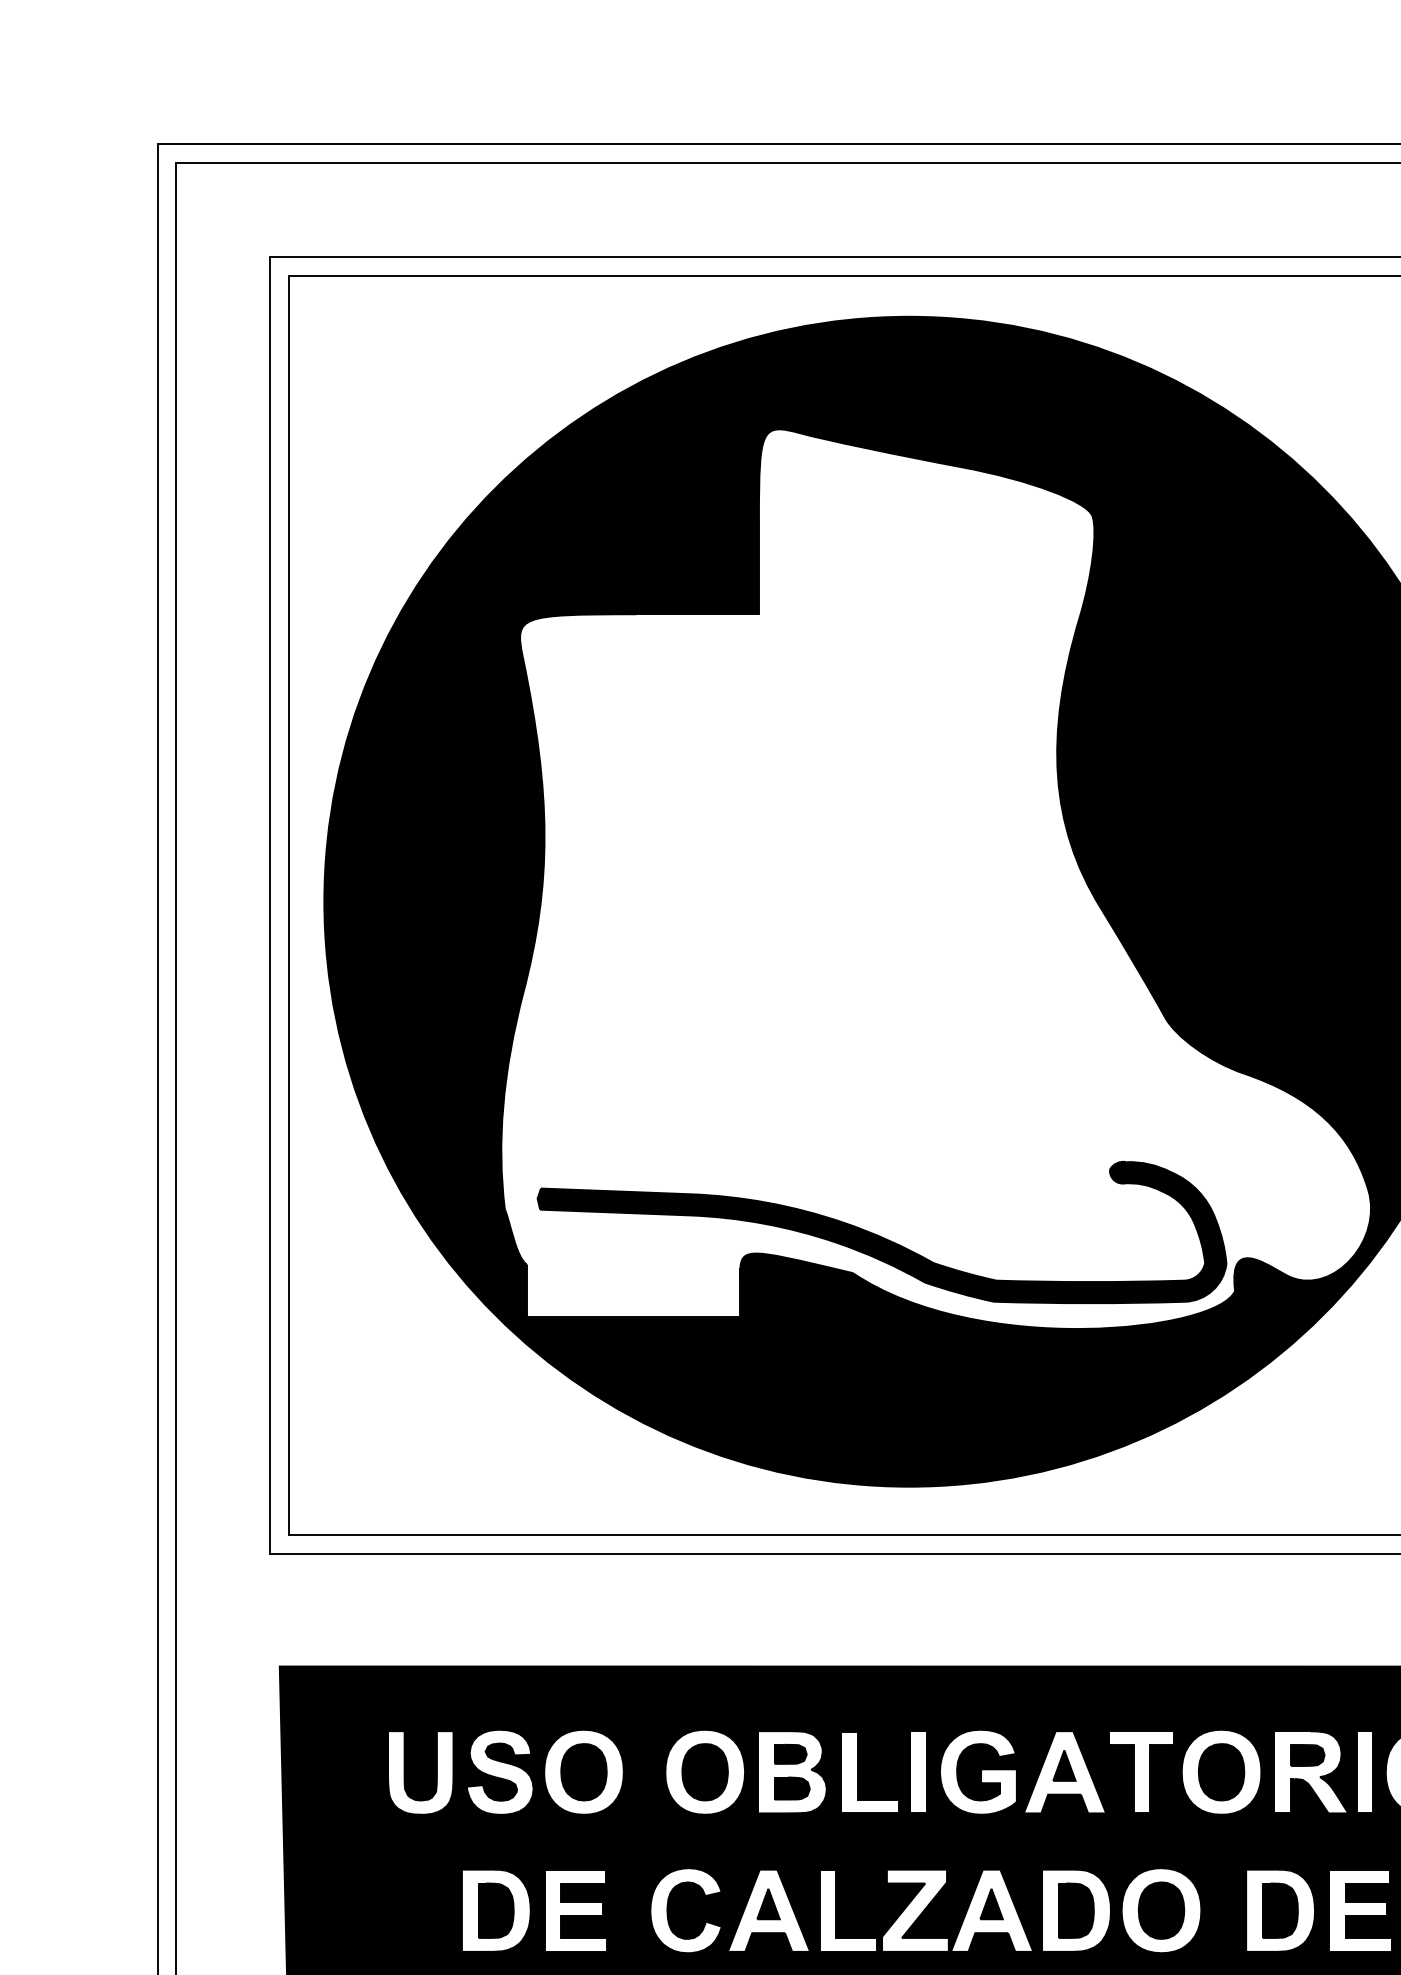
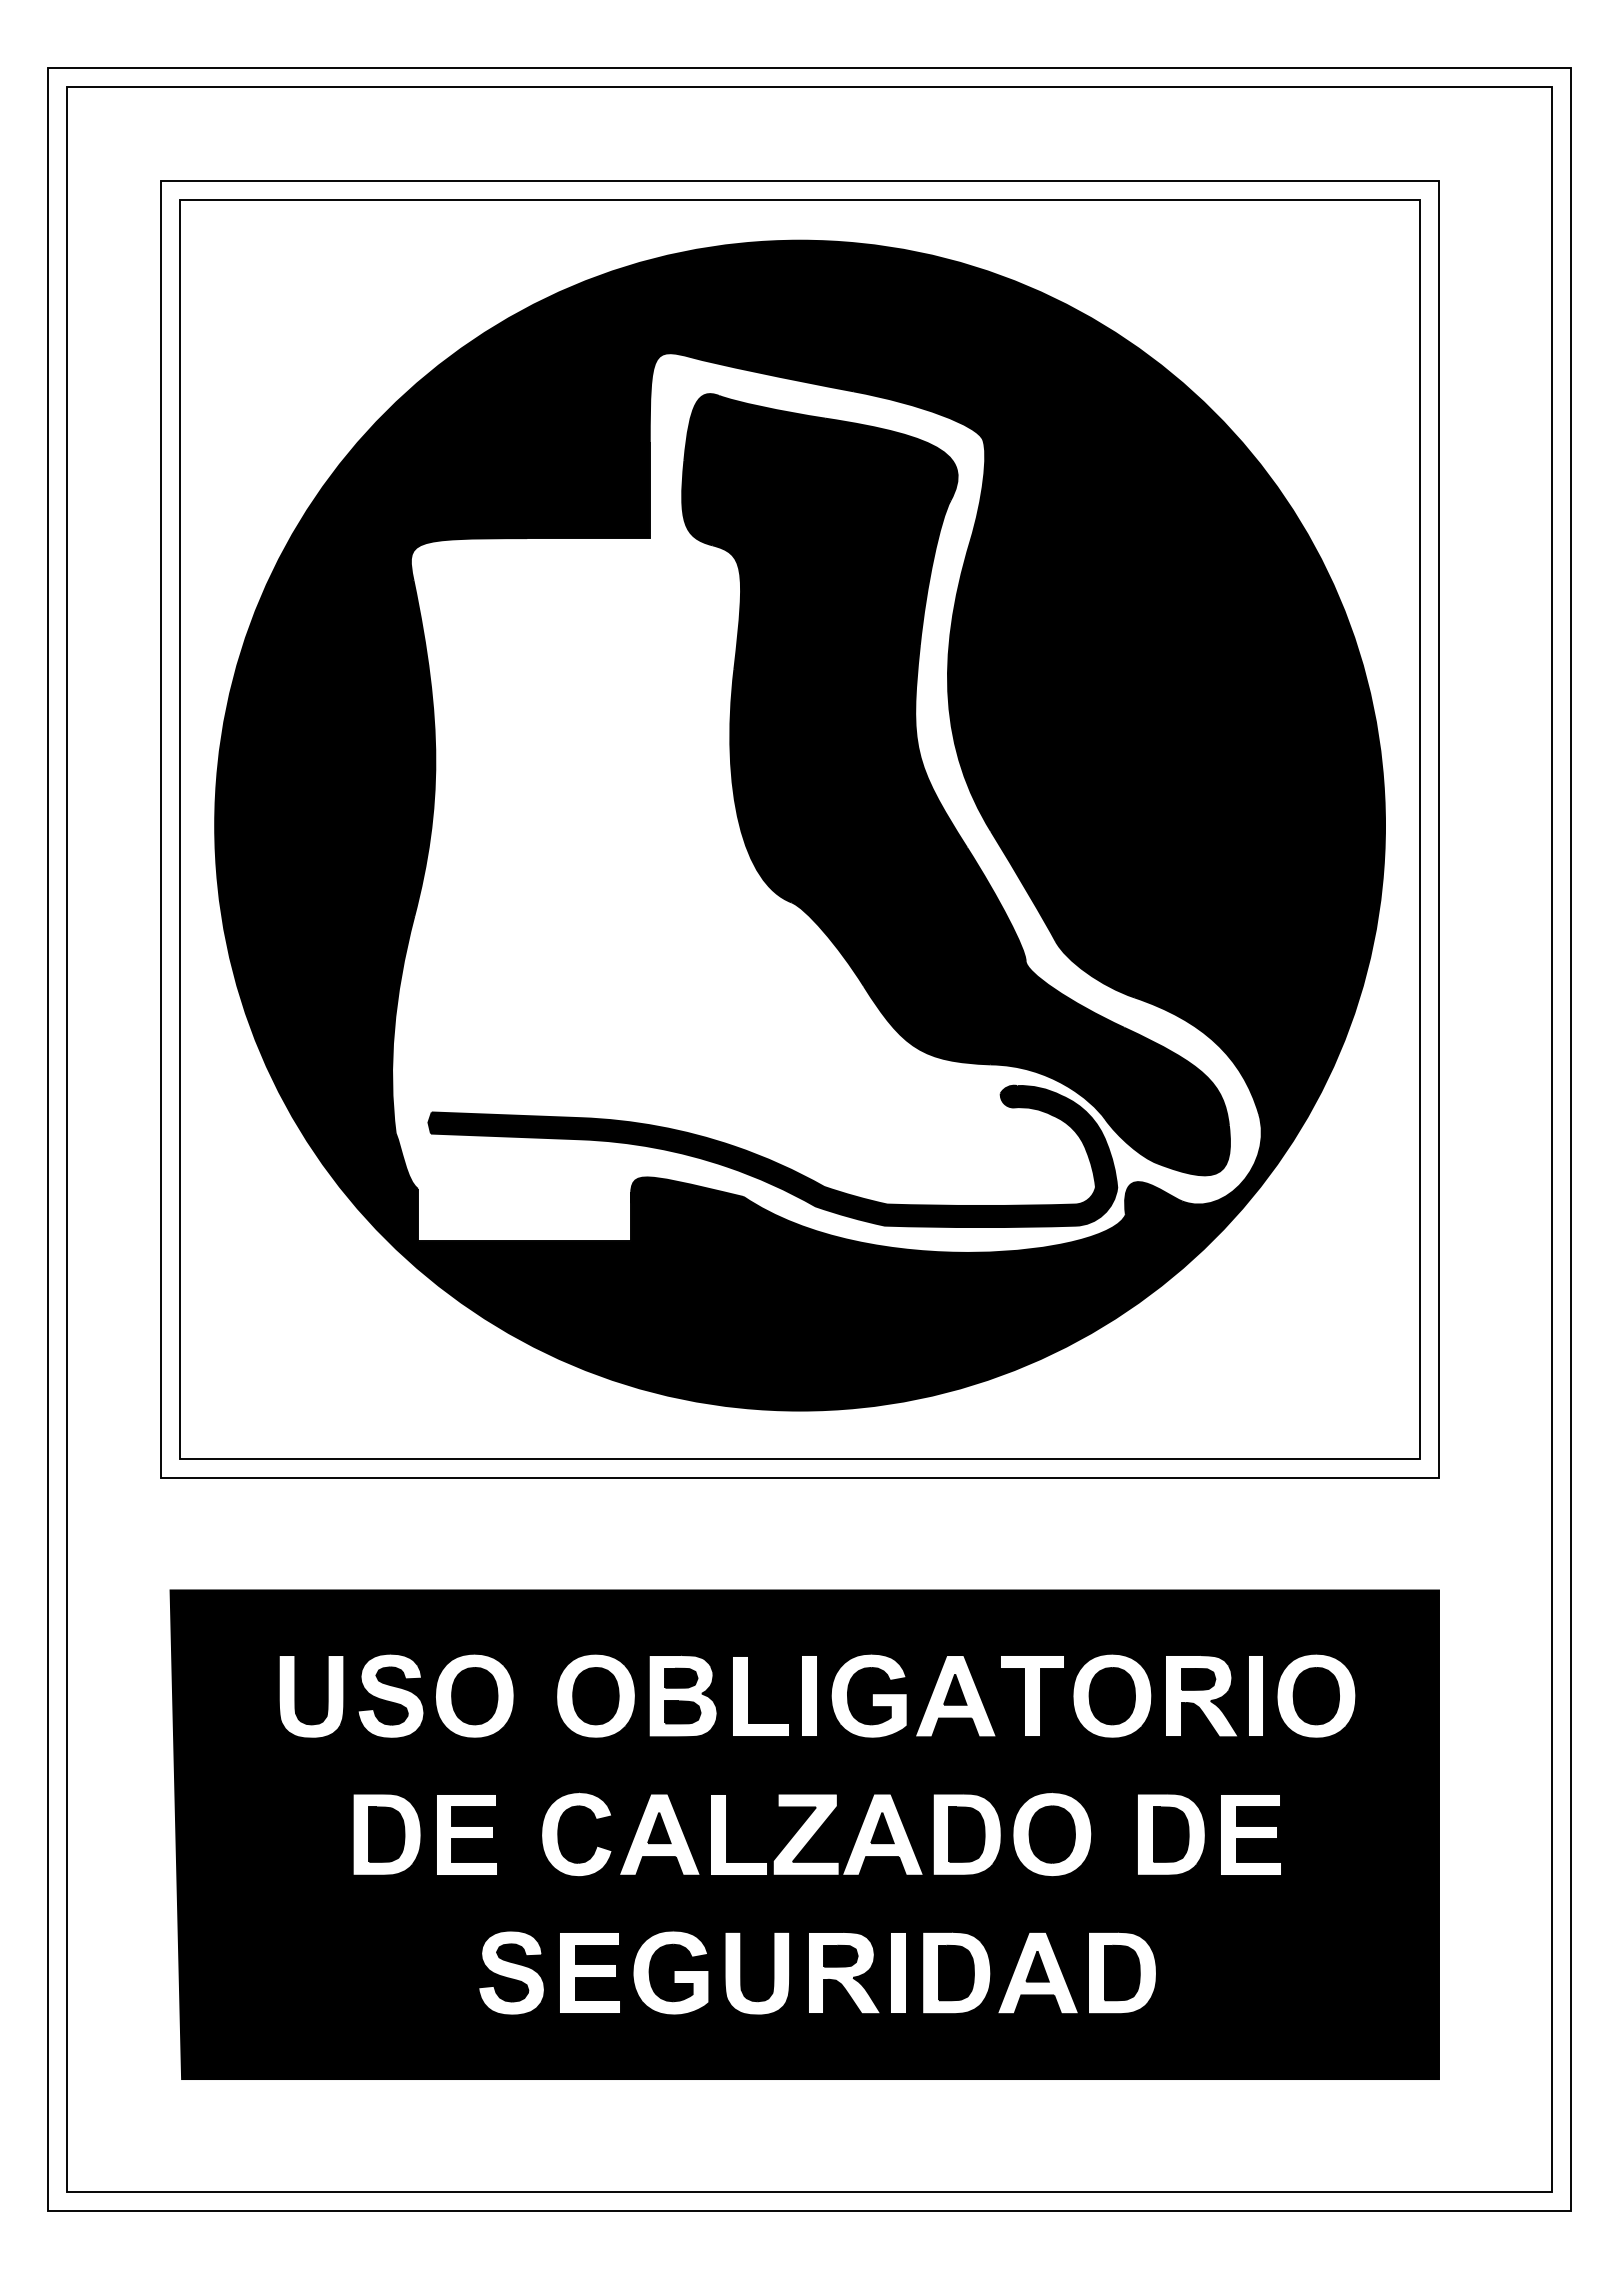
part: (1045, 869) -> (936, 793), added

